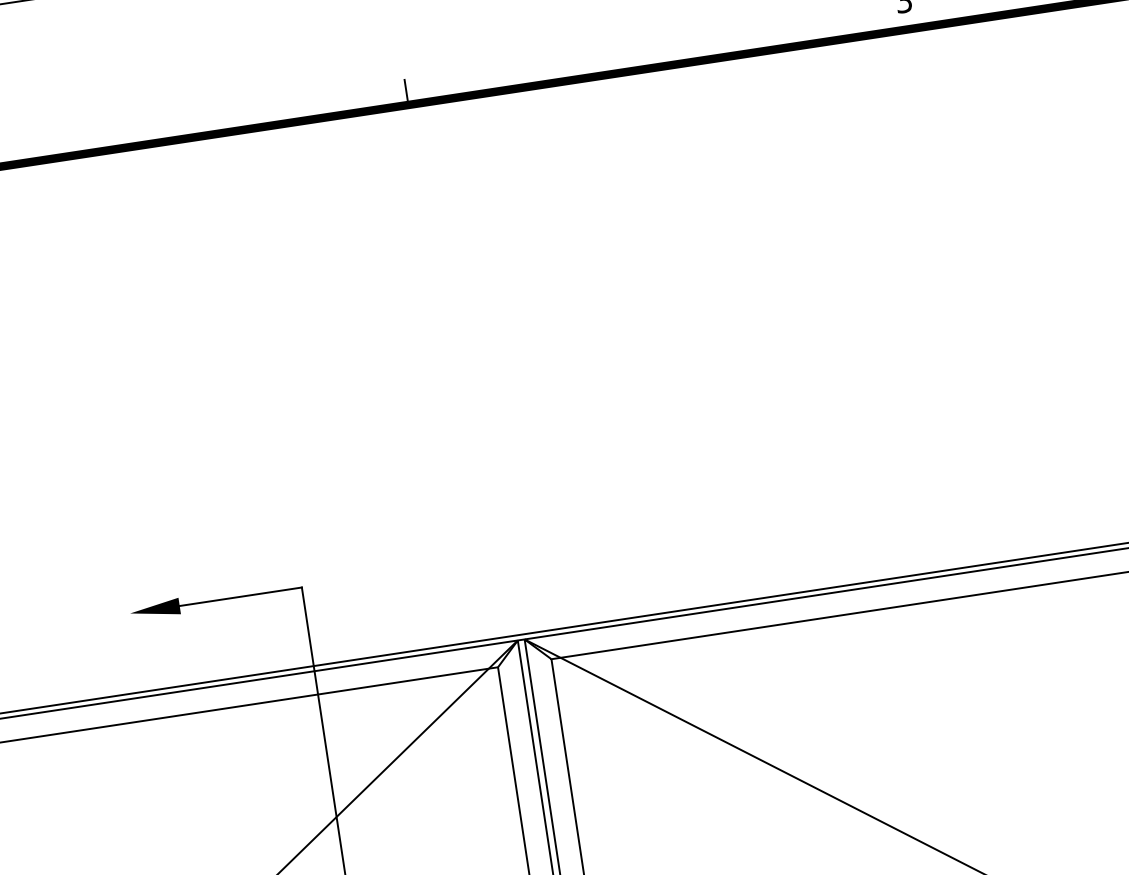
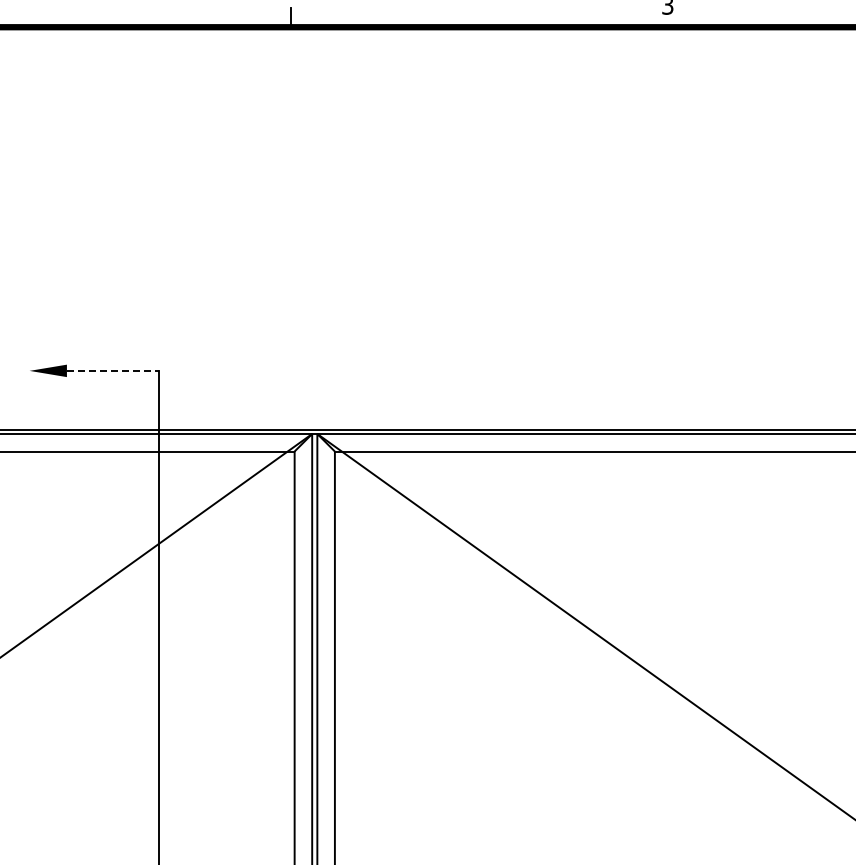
line: (241, 596) -> (113, 370), solid -> dashed

